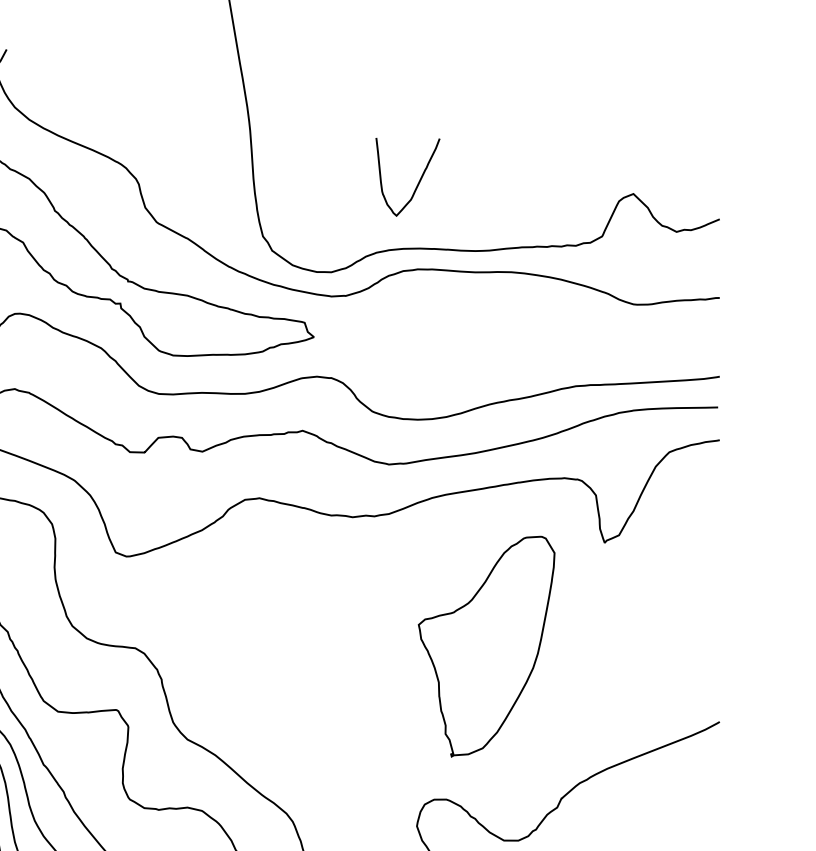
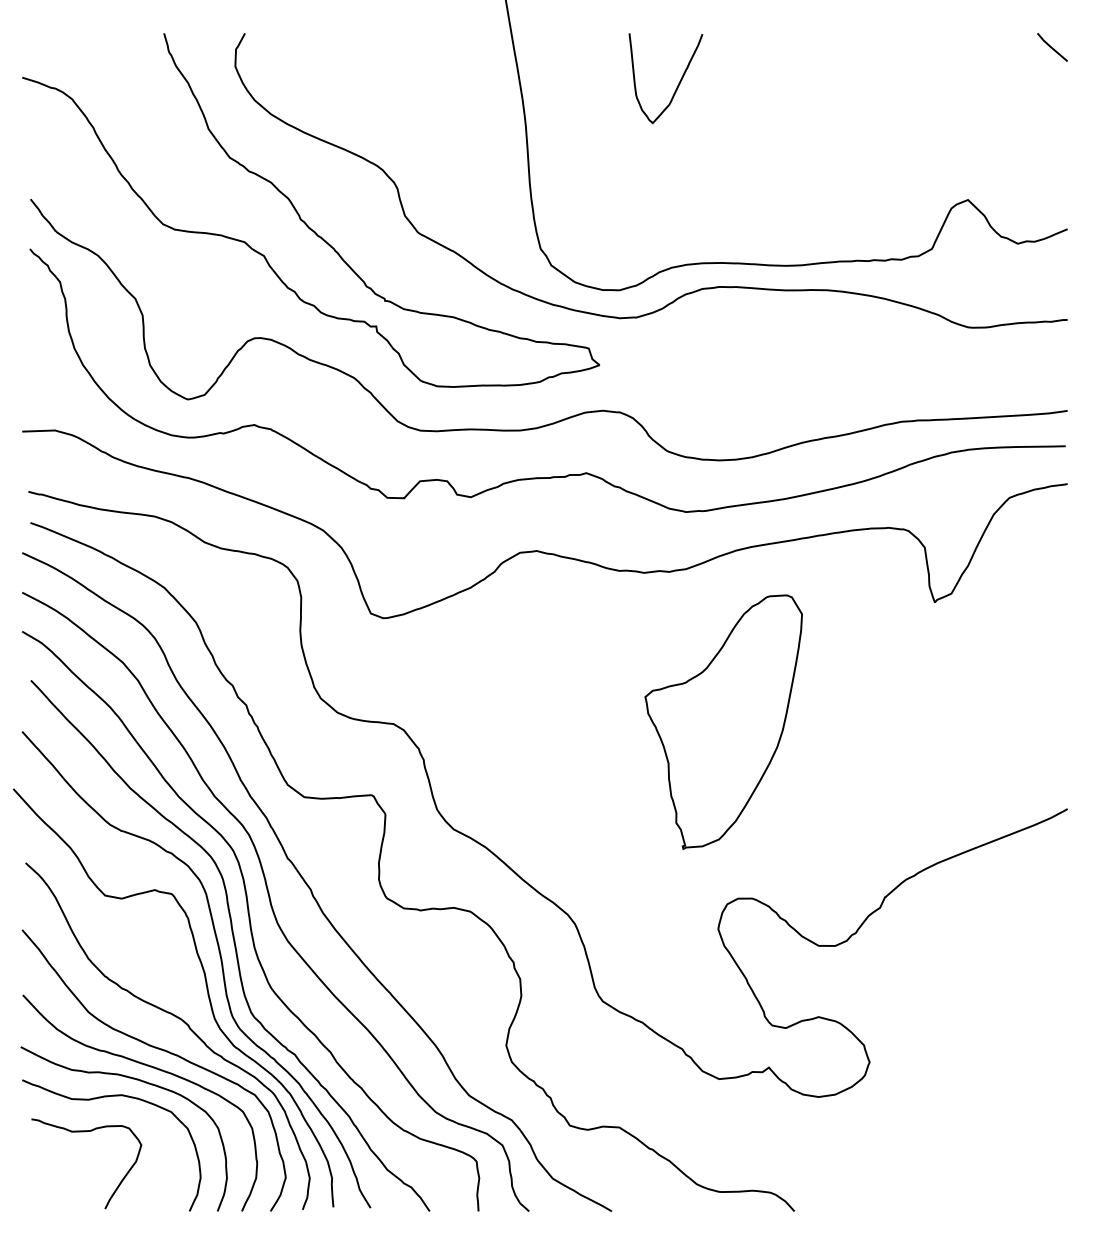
line: (706, 61) -> (1052, 47), added
curve: (417, 183) -> (677, 85), moved
part: (486, 646) -> (723, 721), moved

